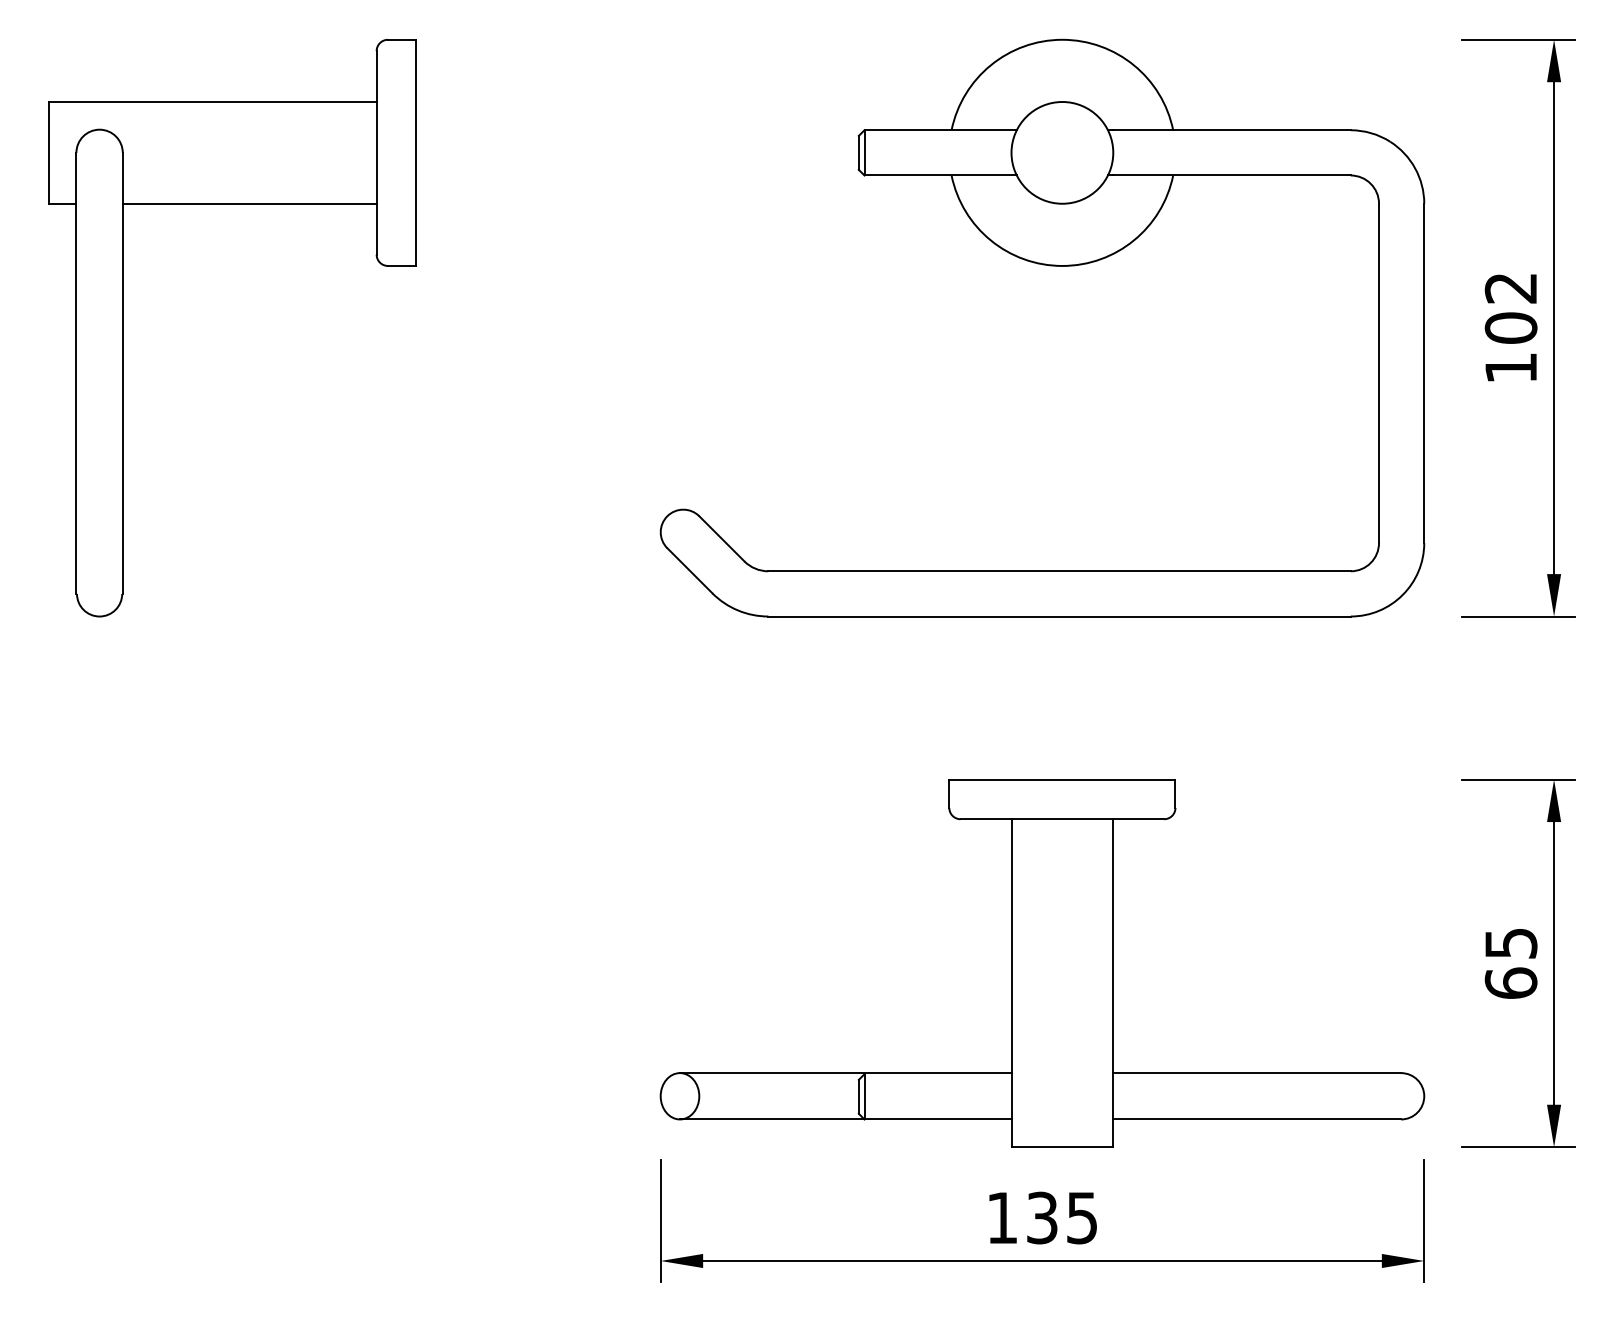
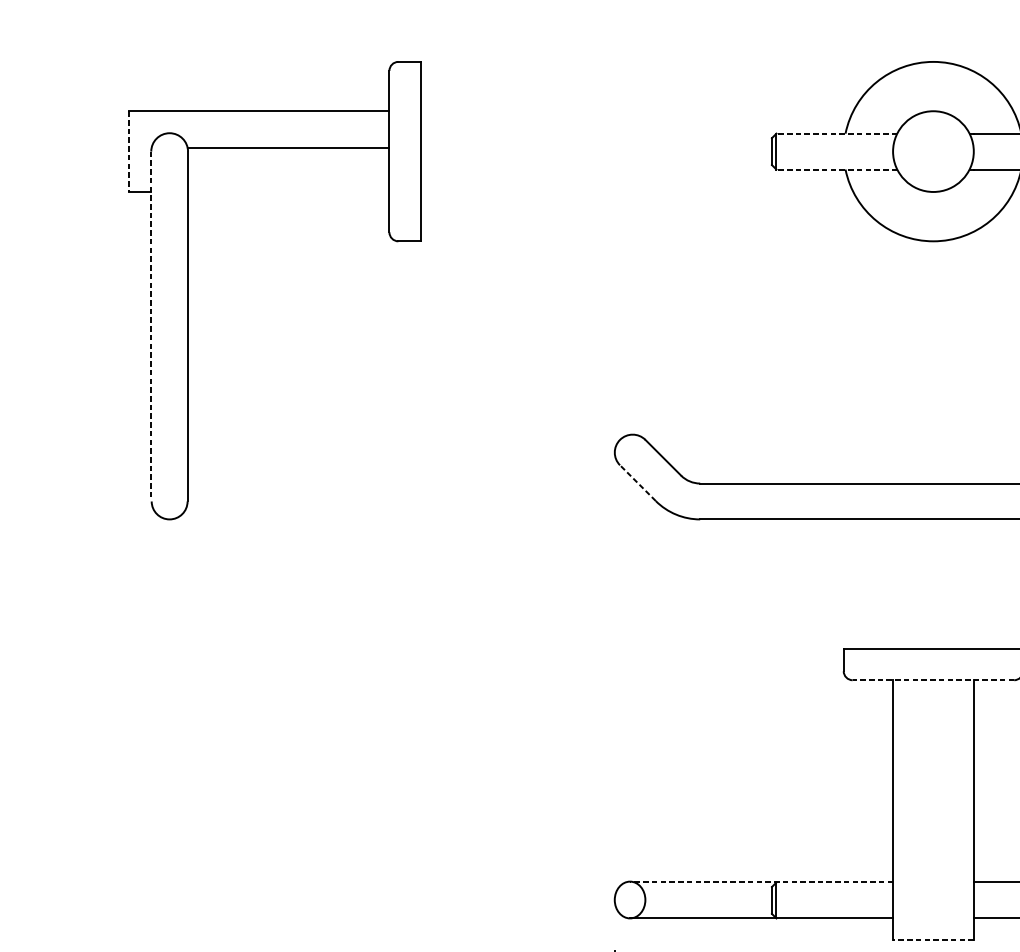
line: (940, 130) -> (836, 133), solid -> dashed
line: (48, 152) -> (129, 151), solid -> dashed
line: (940, 175) -> (836, 169), solid -> dashed
line: (249, 203) -> (288, 148), moved
line: (76, 373) -> (151, 326), solid -> dashed
line: (689, 570) -> (637, 482), solid -> dashed
line: (1062, 819) -> (933, 680), solid -> dashed
line: (845, 1073) -> (761, 881), solid -> dashed
line: (1062, 1147) -> (933, 940), solid -> dashed

